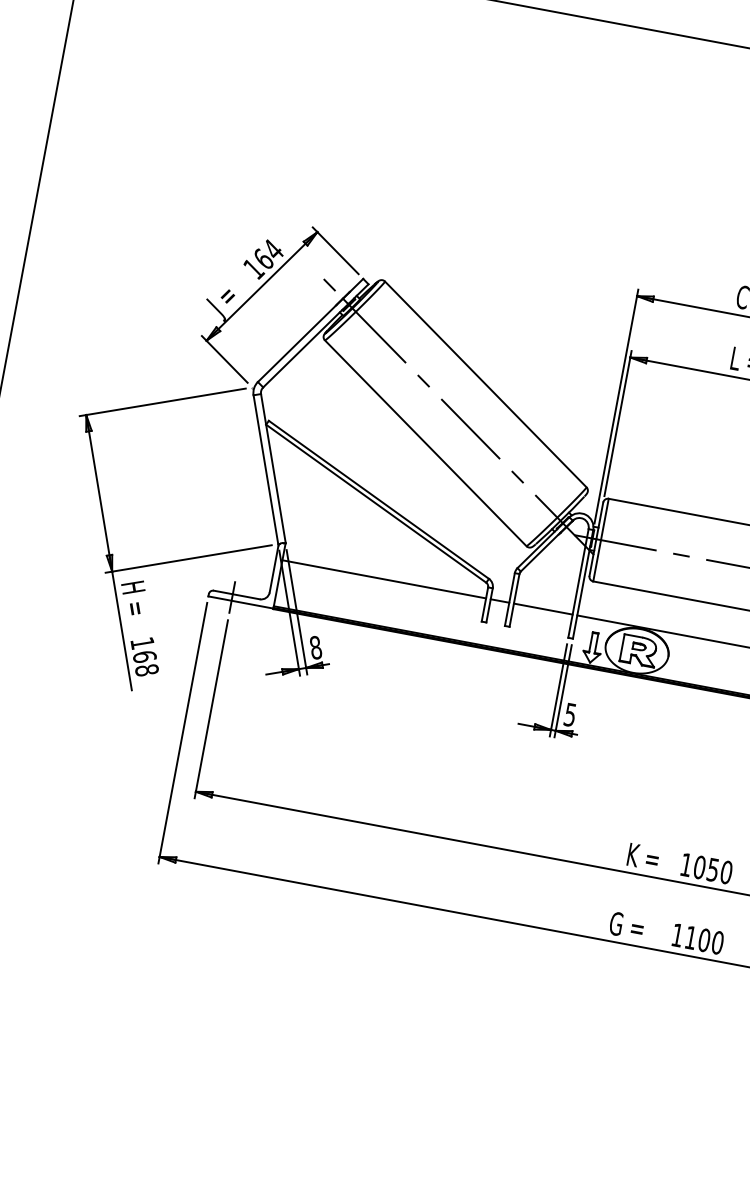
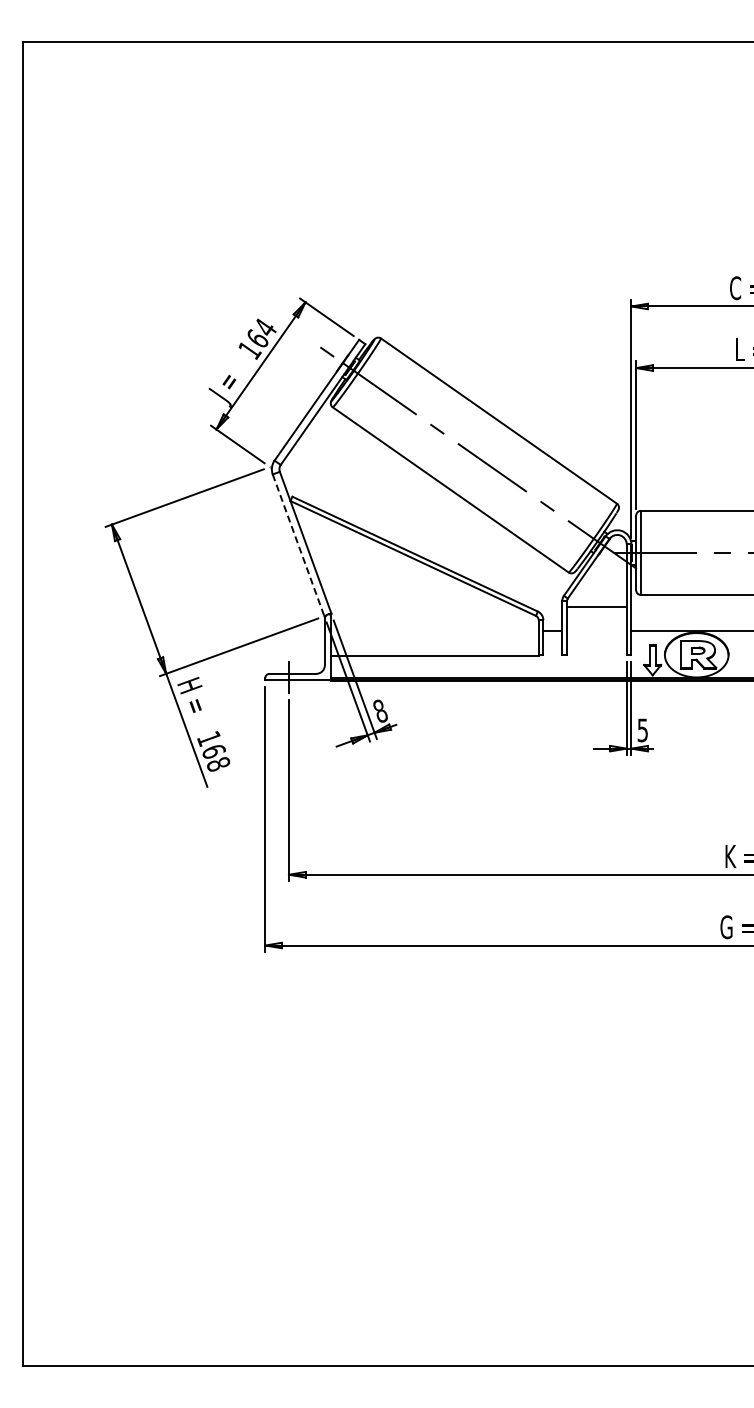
line: (265, 469) -> (298, 545), solid -> dashed
line: (383, 579) -> (434, 656), moved
line: (542, 609) -> (596, 607), moved

